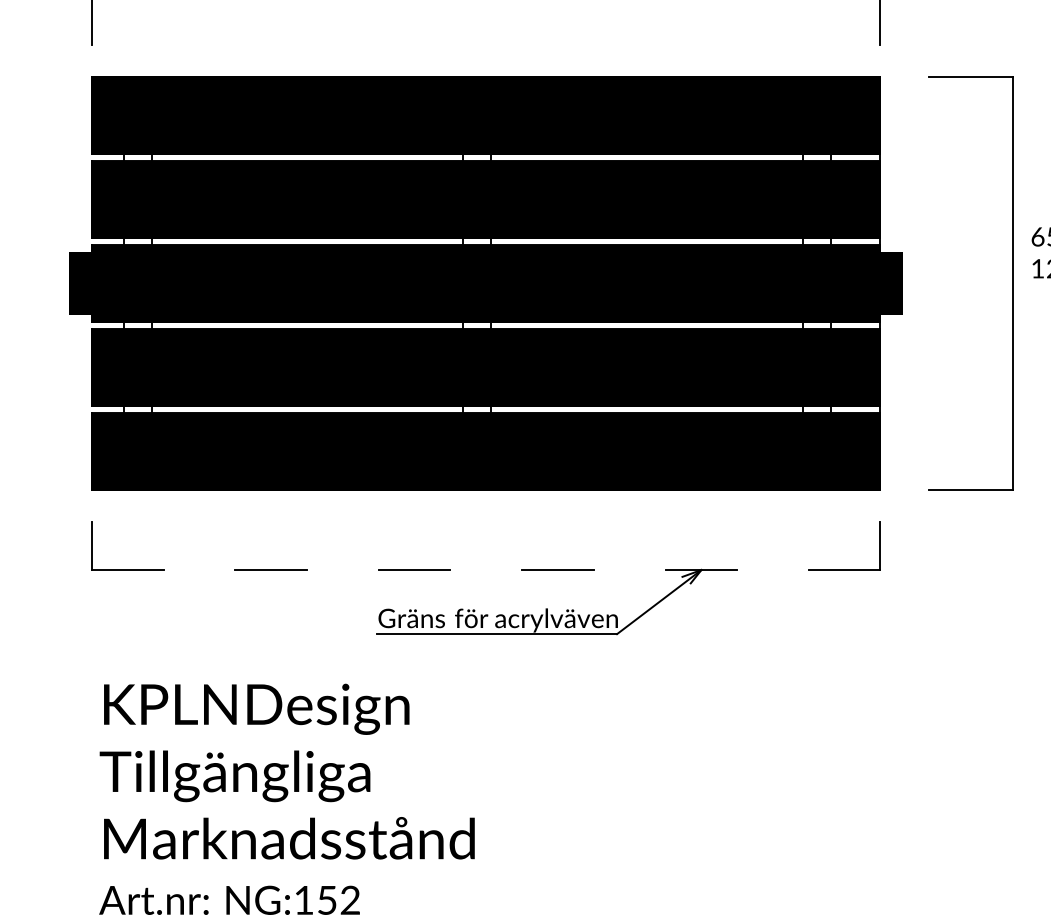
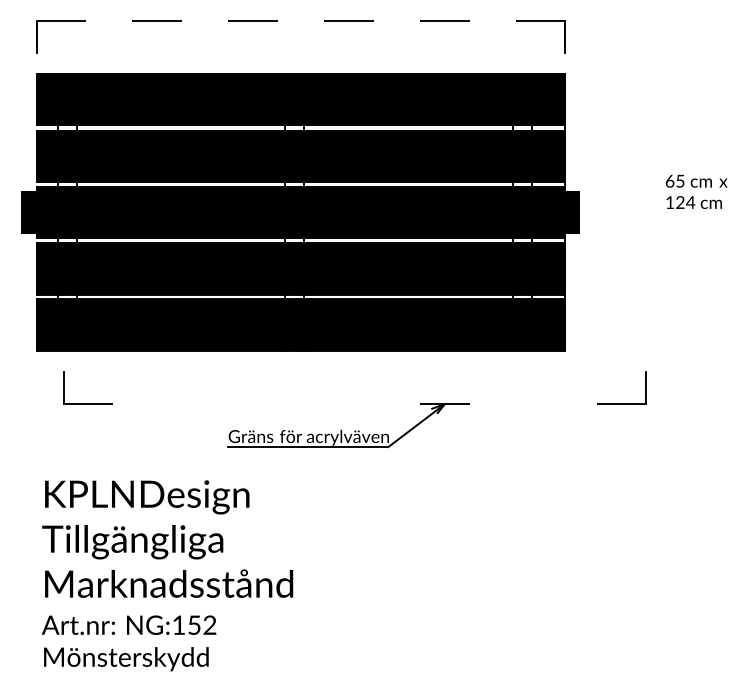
part: (1013, 282) -> (653, 211), removed
part: (127, 569) -> (87, 403), moved
part: (844, 569) -> (621, 403), moved
line: (270, 570) -> (156, 404), removed
line: (414, 570) -> (252, 404), removed
line: (557, 570) -> (348, 404), removed

